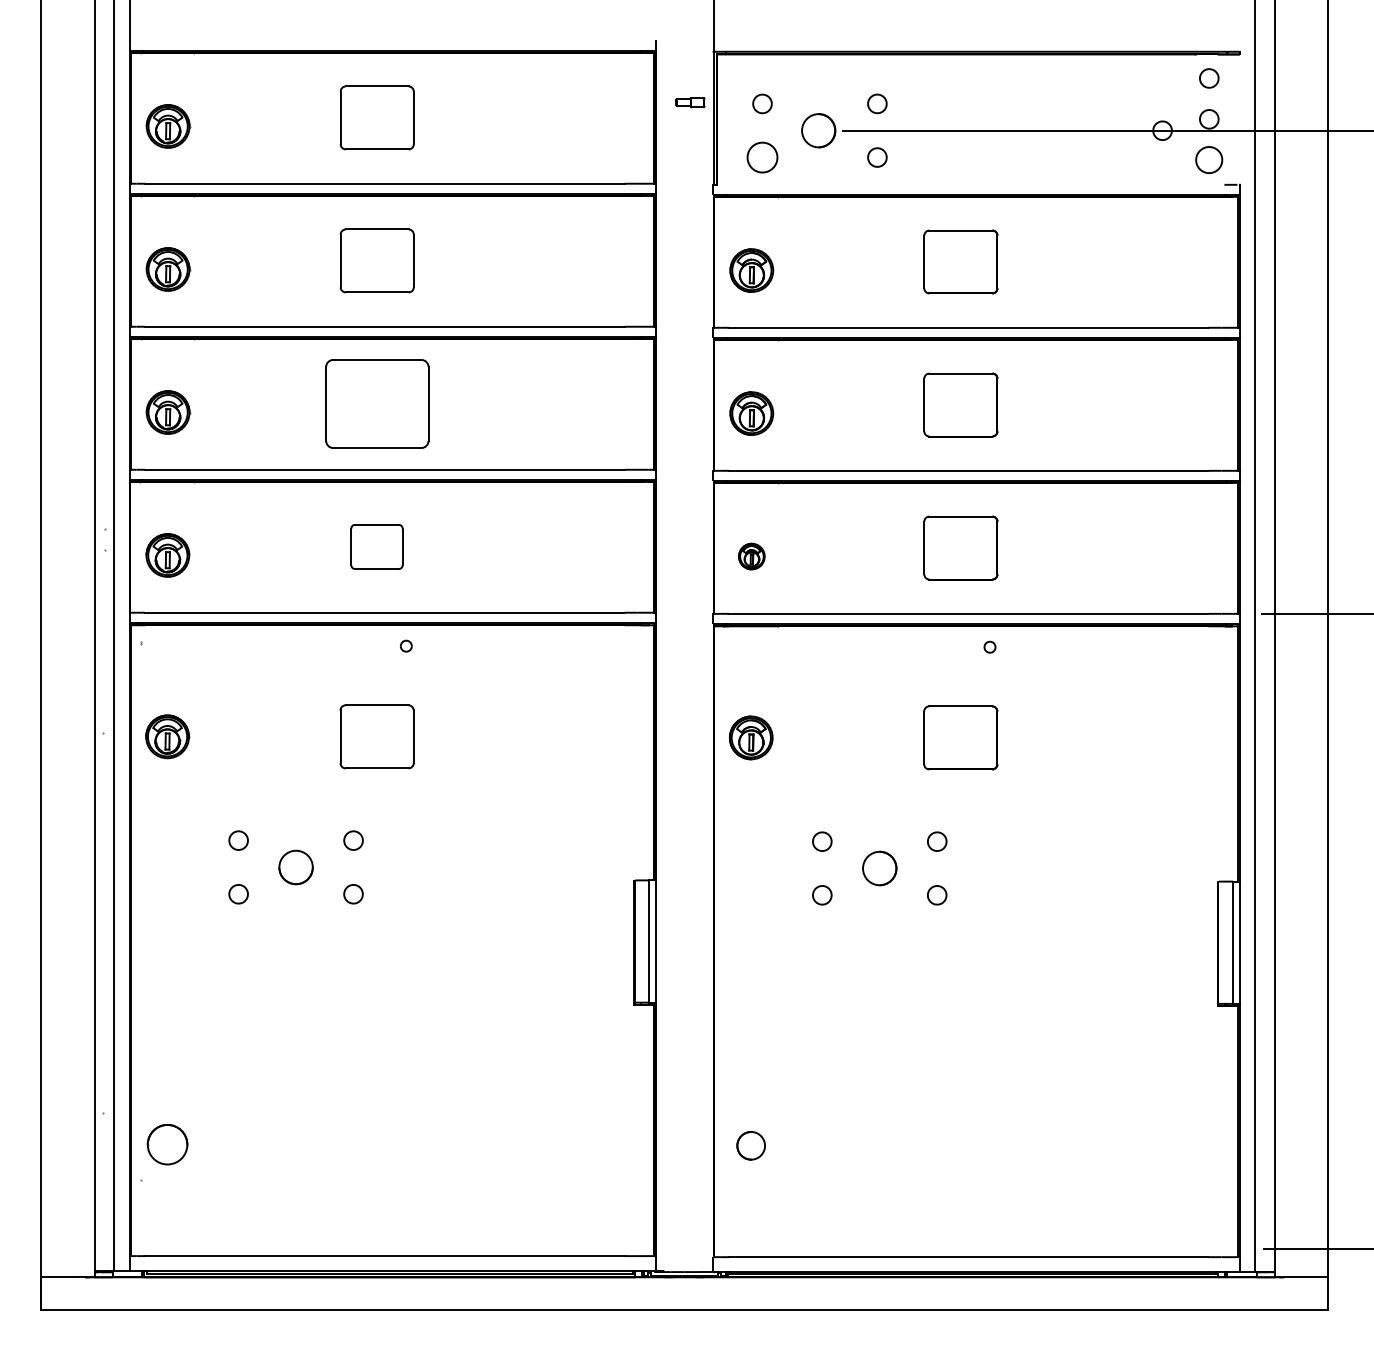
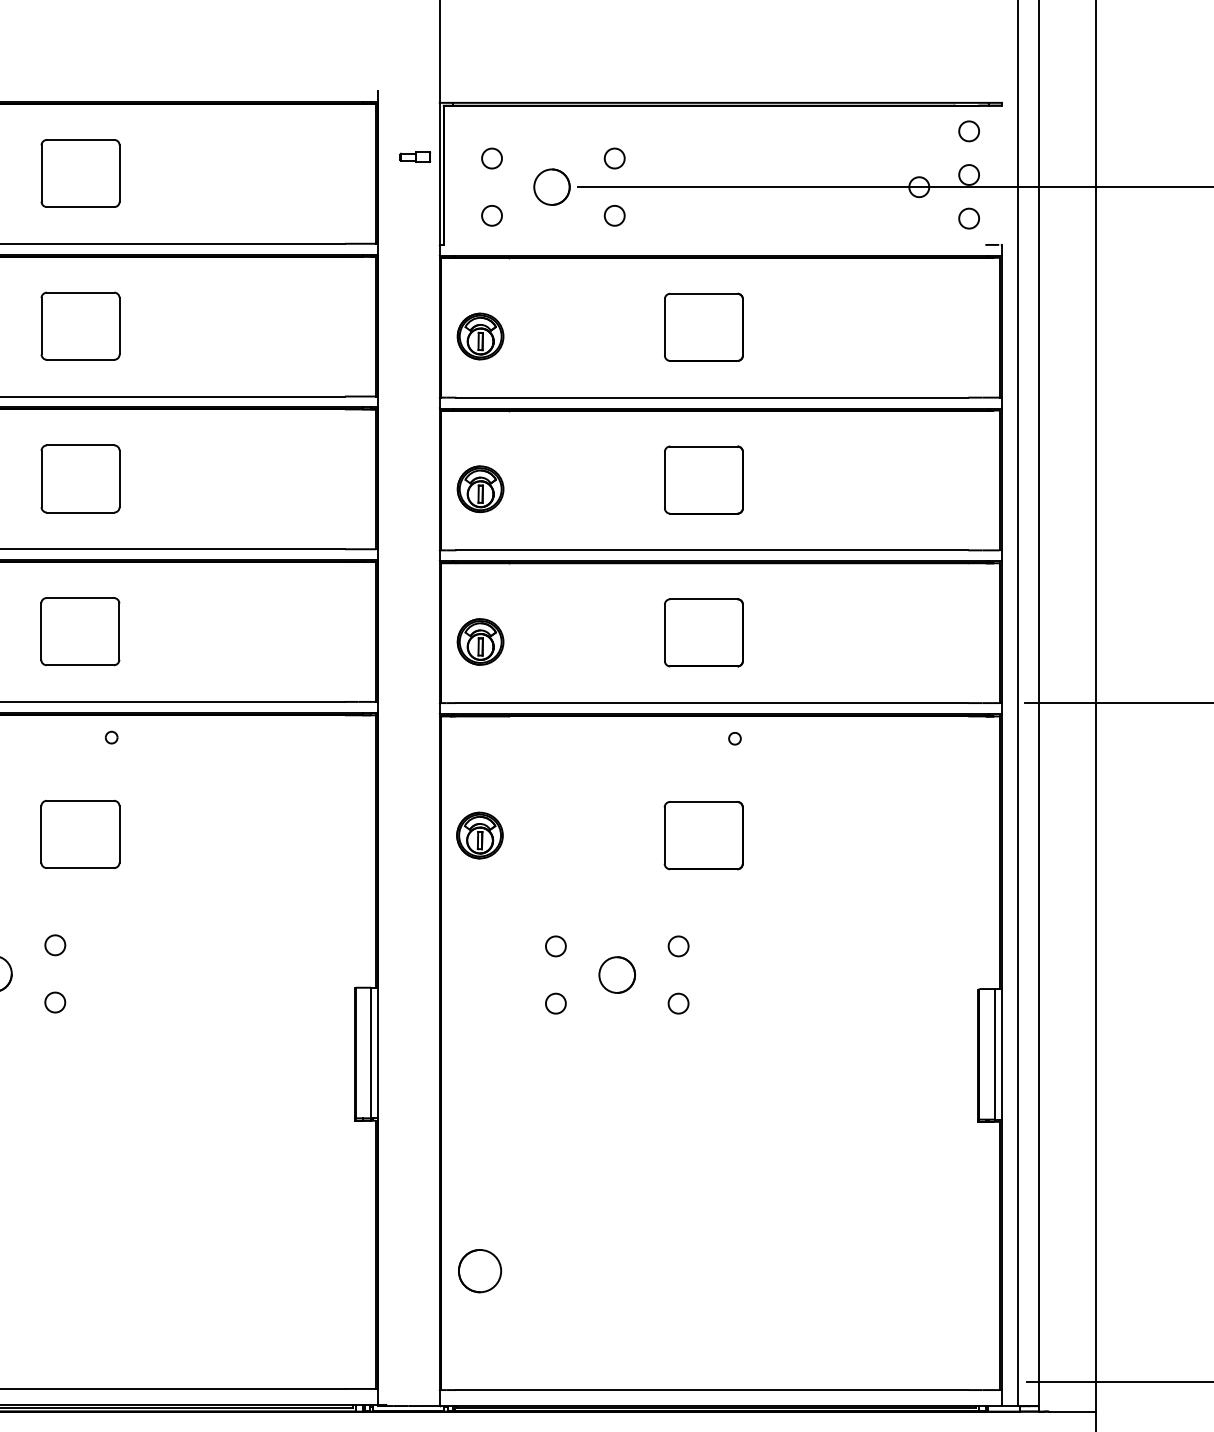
part: (762, 157) -> (492, 215), size x0.62
part: (1209, 160) -> (969, 218), size x0.71
part: (376, 403) -> (79, 478), size x0.71
part: (376, 546) -> (79, 631), size x1.43
part: (751, 556) -> (480, 641), size x1.67
part: (750, 1145) -> (479, 1270), size x1.43

